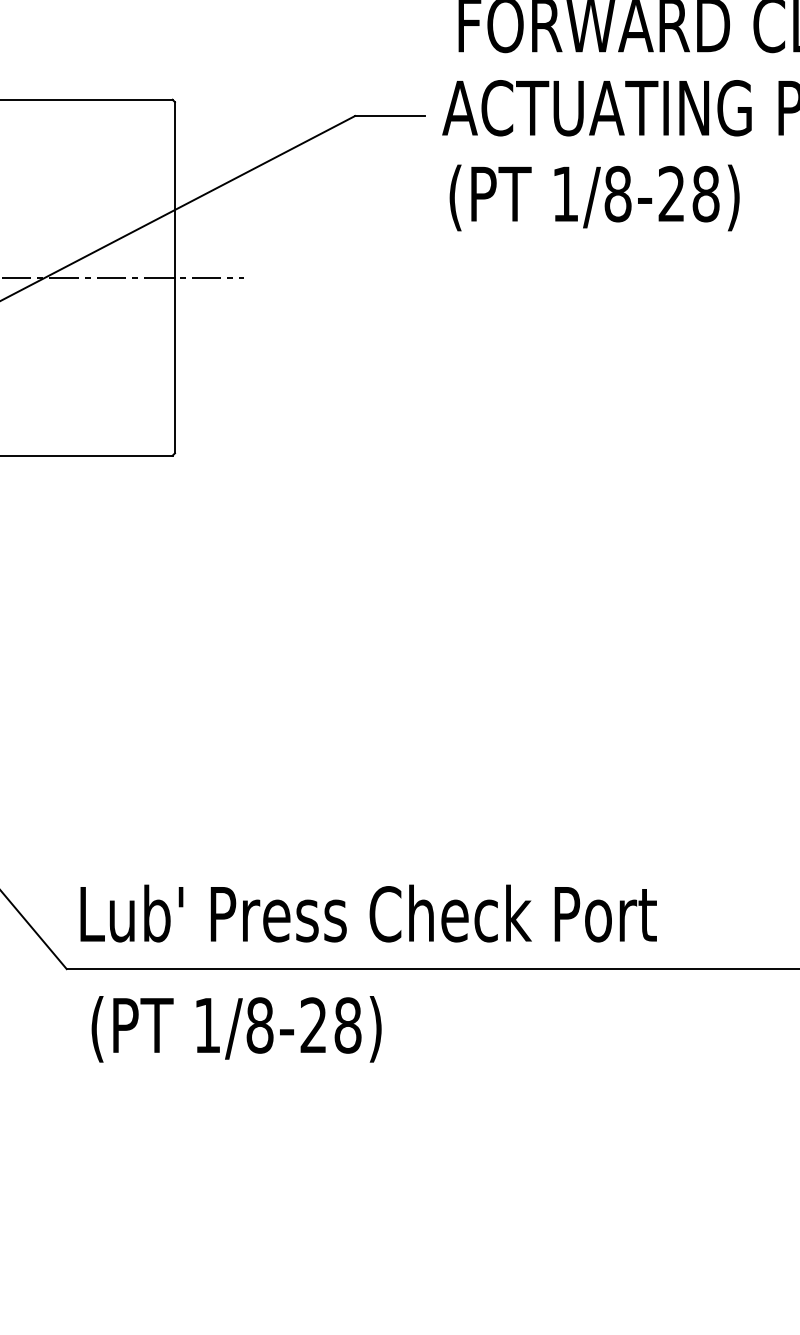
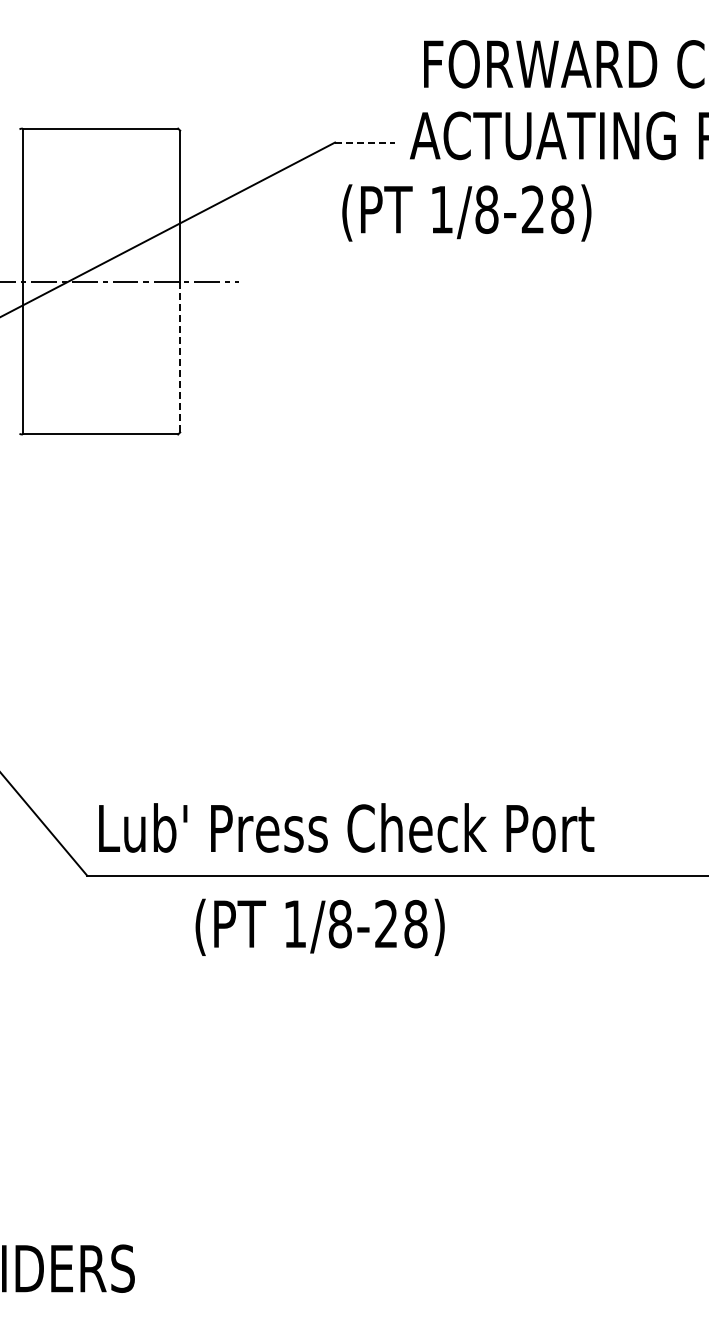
line: (390, 115) -> (365, 142), solid -> dashed
text: (594, 197) -> (466, 212), moved
line: (175, 364) -> (180, 356), solid -> dashed
text: (235, 1028) -> (319, 926), moved

